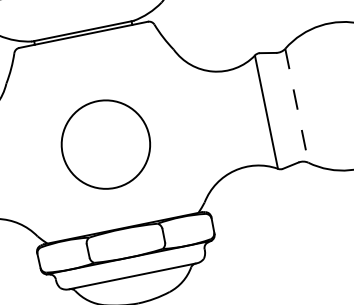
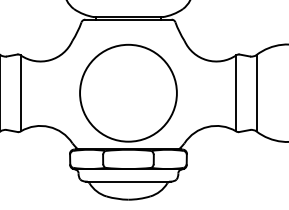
line: (296, 106) -> (256, 93), dashed -> solid
circle: (105, 143) -> (128, 92), size x1.67

